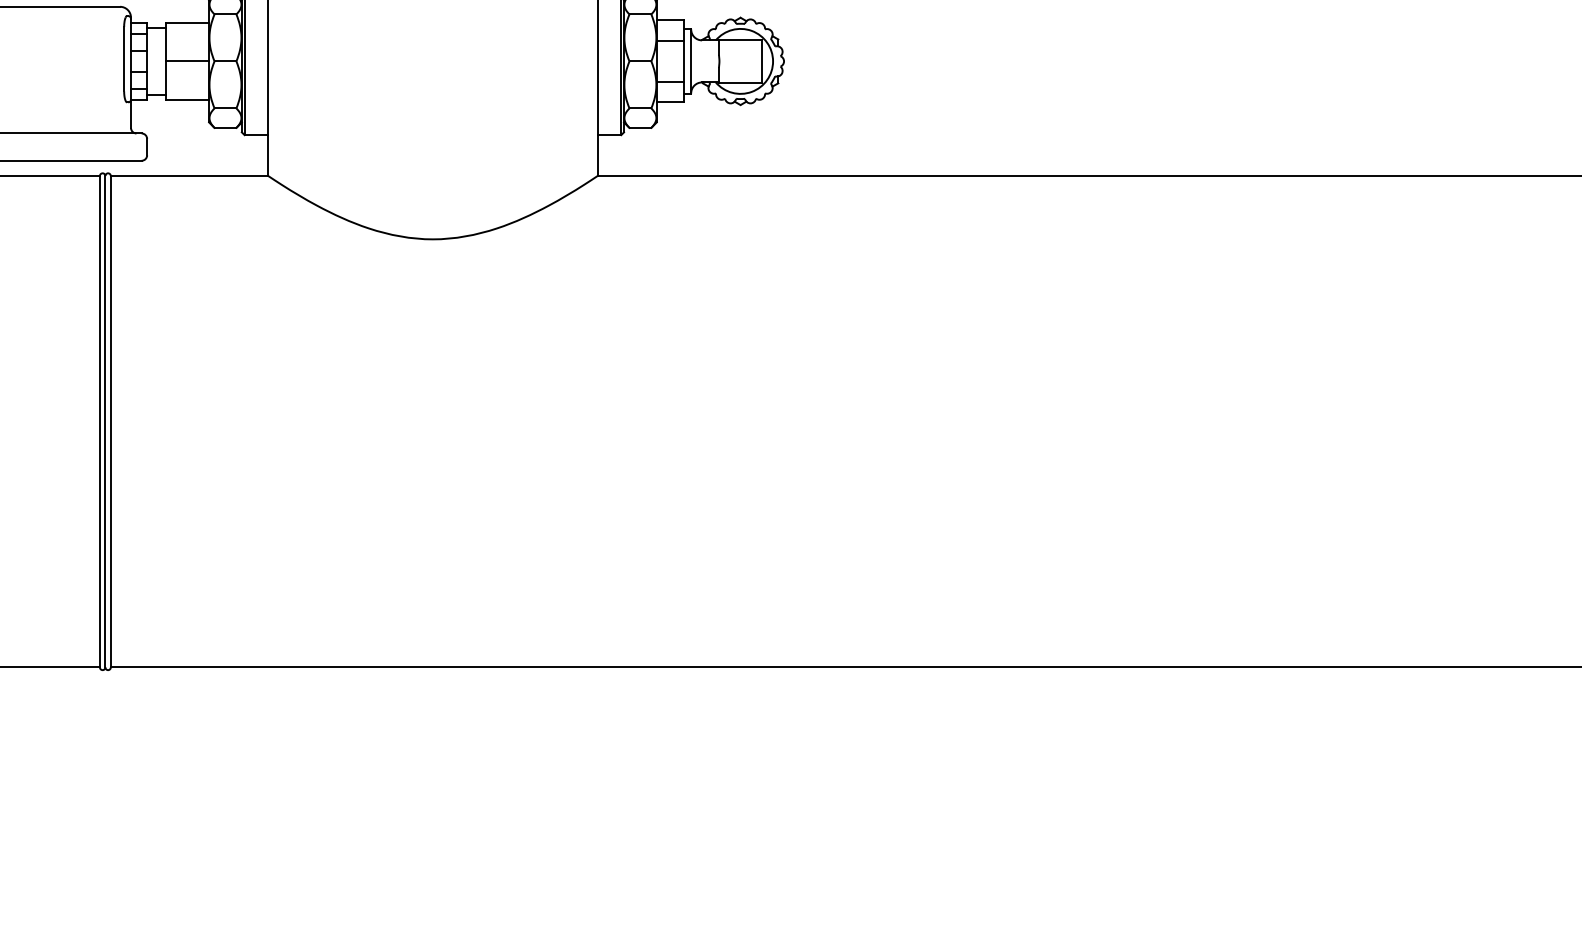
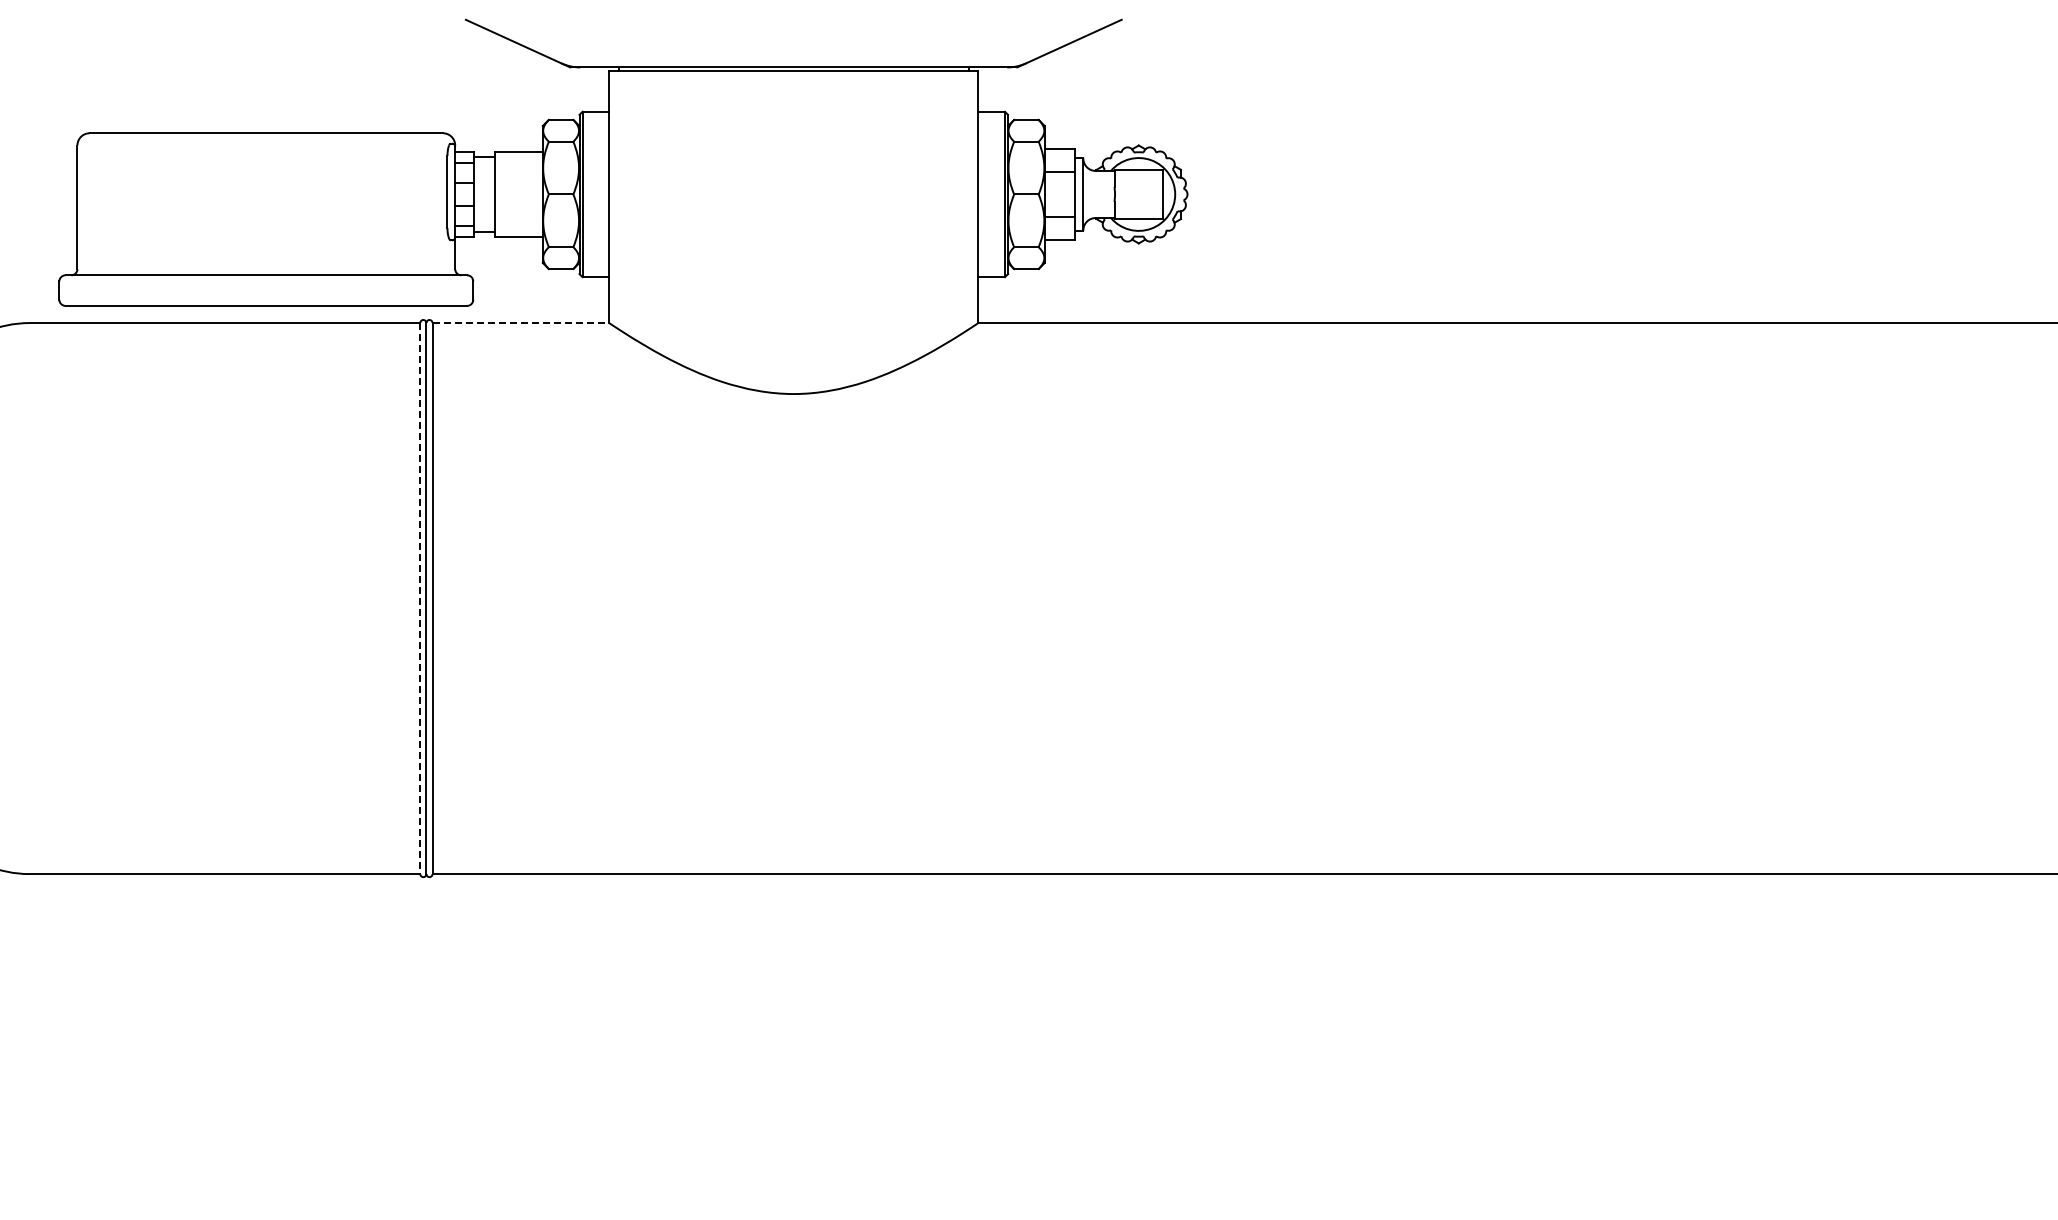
line: (187, 61) -> (518, 194), removed
line: (190, 176) -> (521, 323), solid -> dashed
line: (100, 421) -> (420, 598), solid -> dashed

